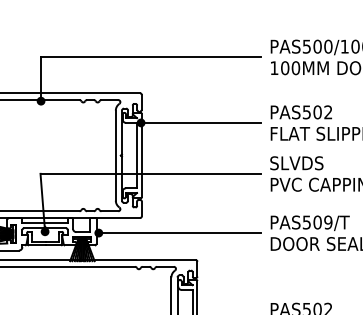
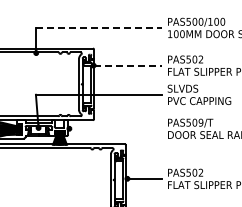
line: (151, 56) -> (99, 27), solid -> dashed
line: (201, 122) -> (128, 65), solid -> dashed
line: (179, 232) -> (115, 128), removed

